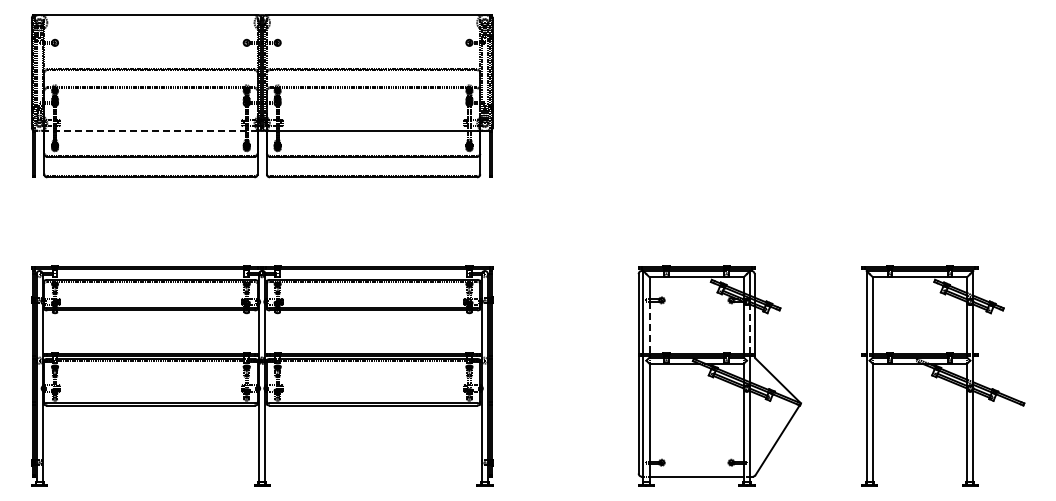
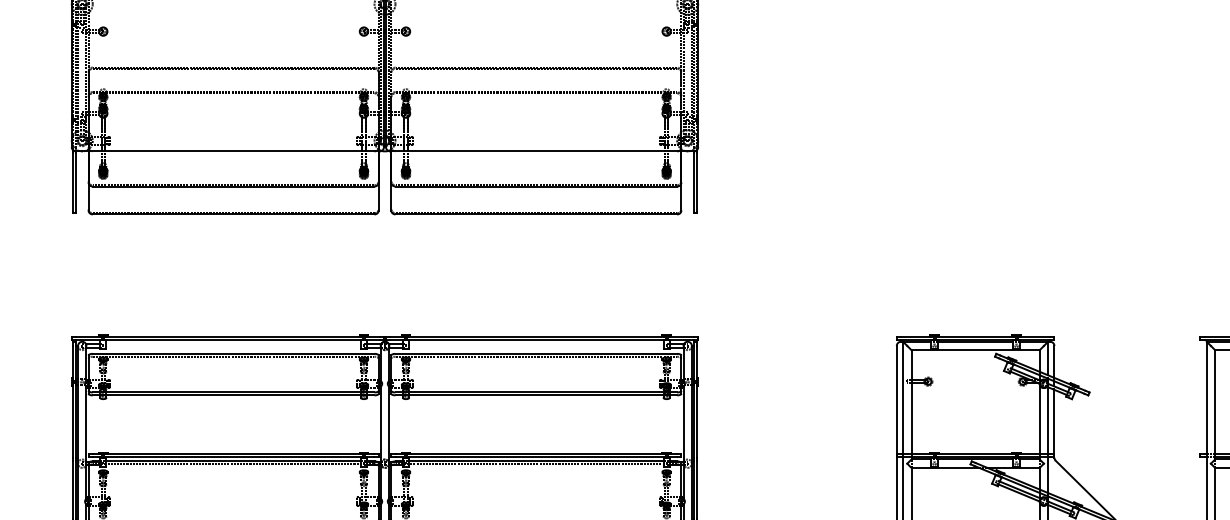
line: (146, 131) -> (227, 152), dashed -> solid
line: (649, 328) -> (911, 419), dashed -> solid
line: (750, 329) -> (1048, 421), dashed -> solid

